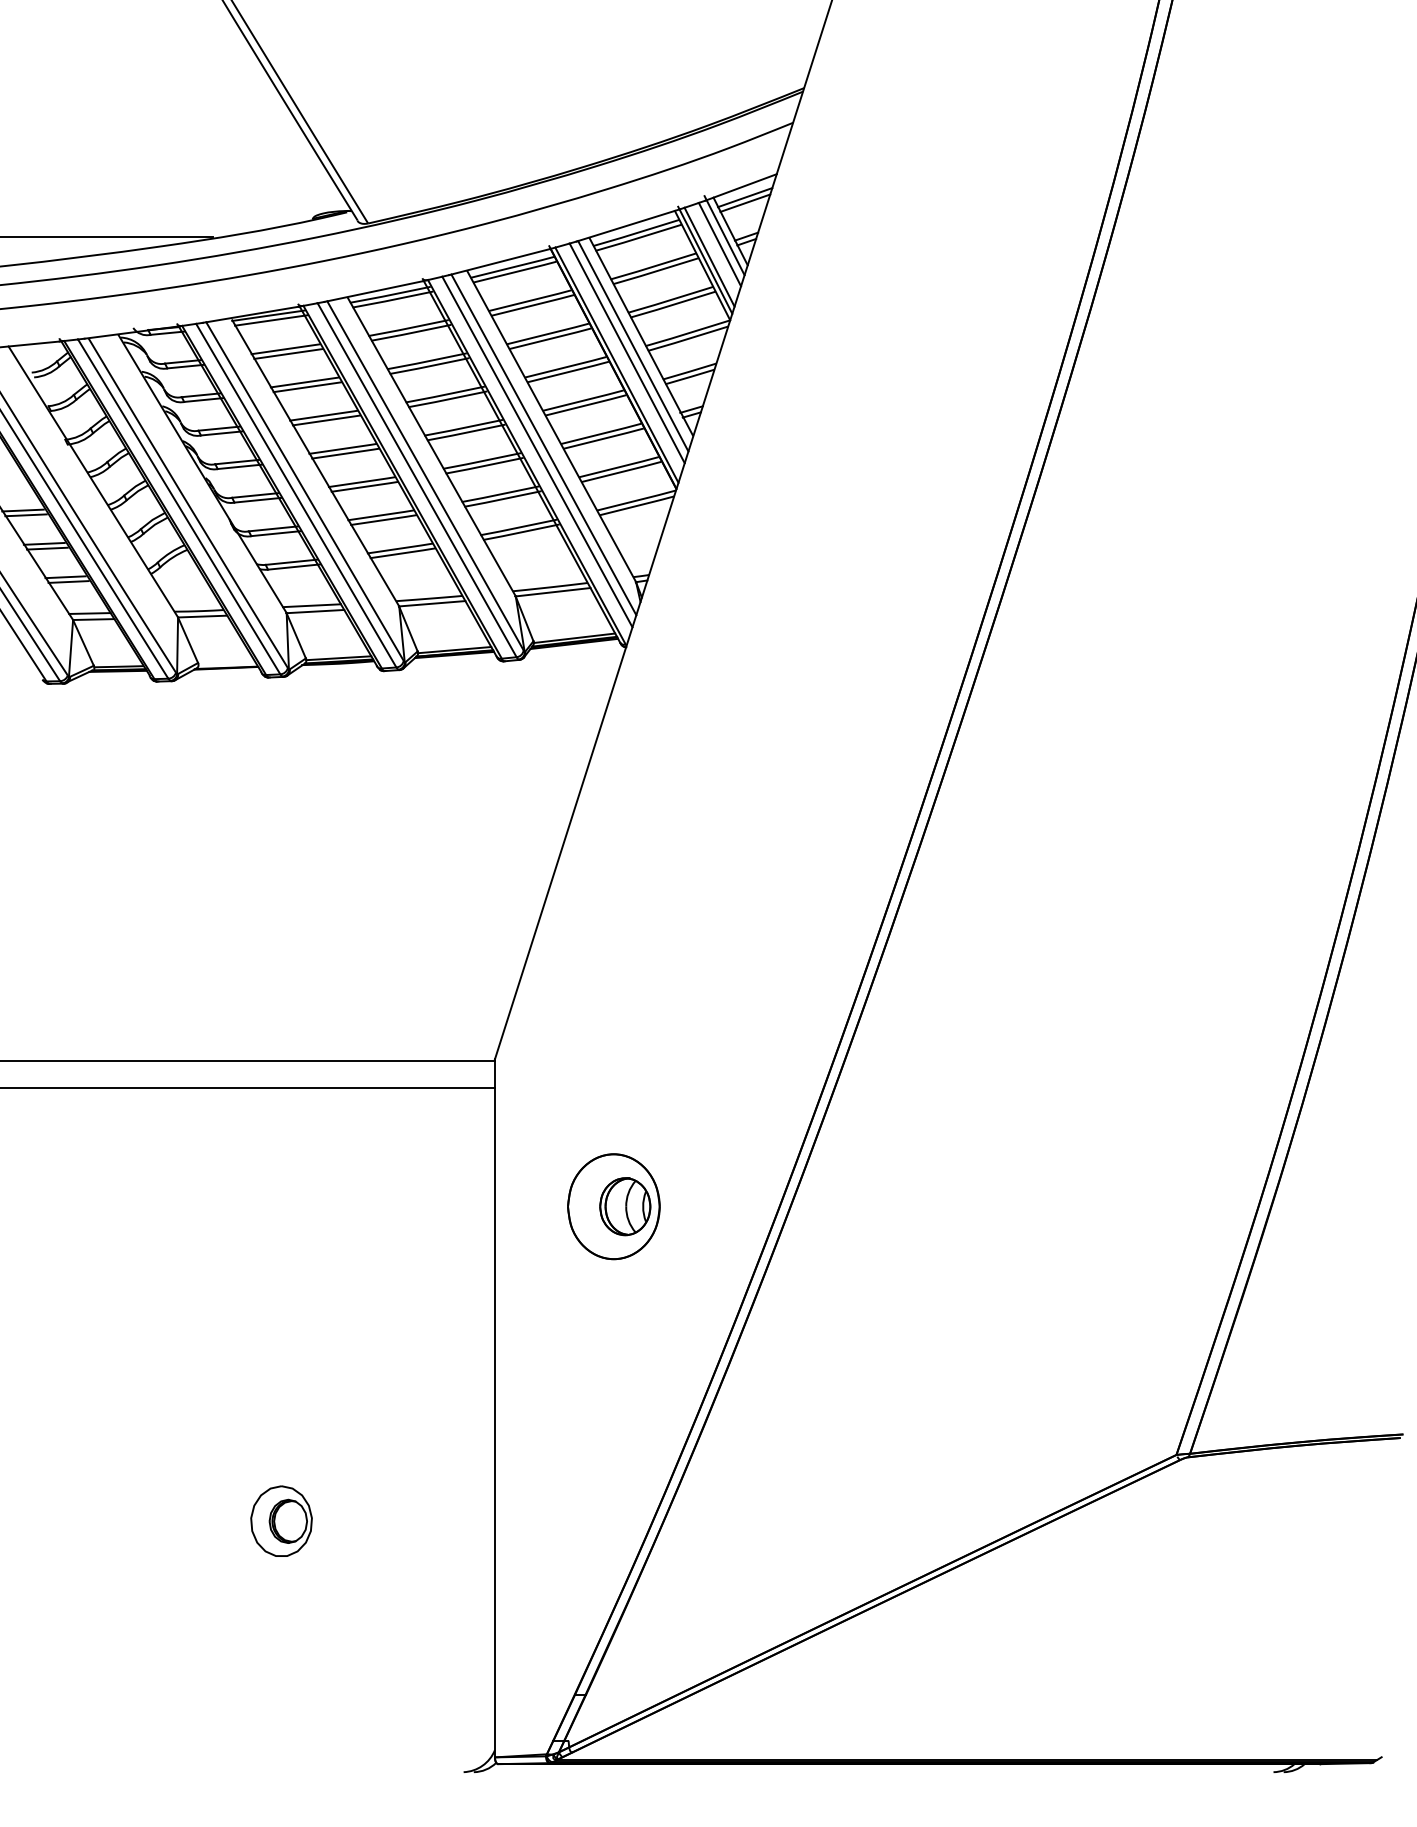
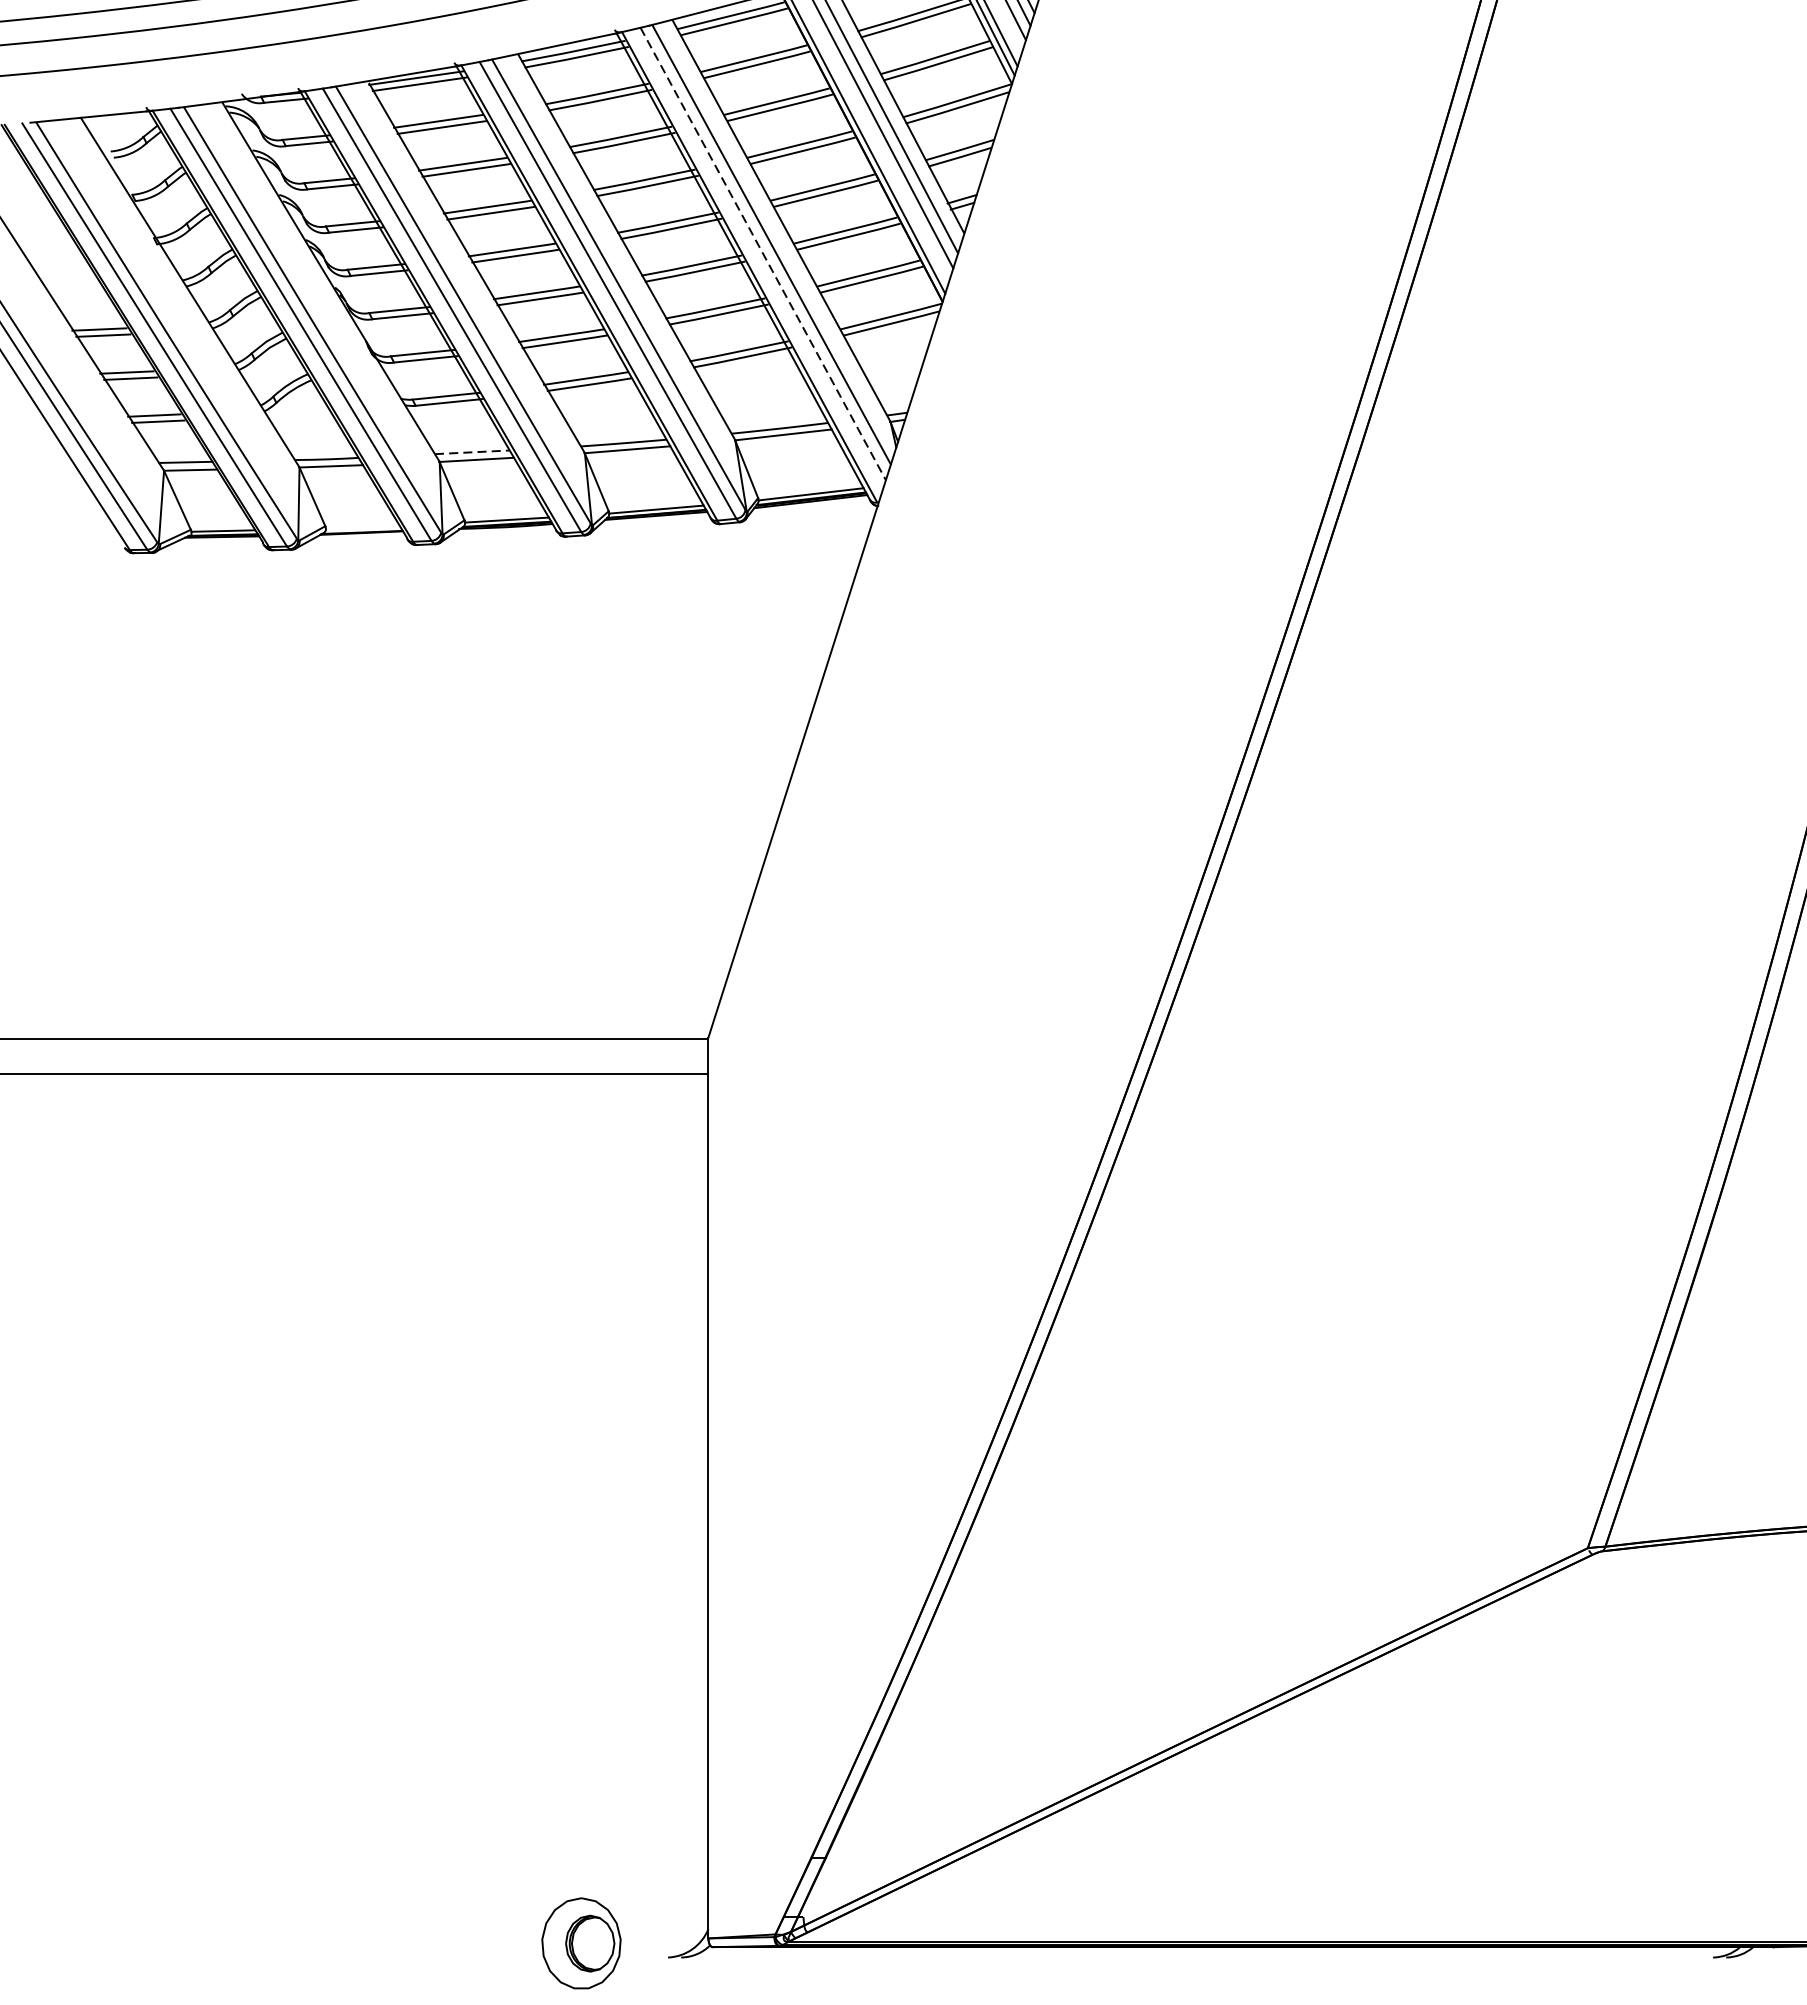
line: (537, 452) -> (763, 254), solid -> dashed
line: (312, 605) -> (472, 452), solid -> dashed
part: (613, 1206) -> (861, 1227), removed
part: (281, 1520) -> (581, 1942), moved

